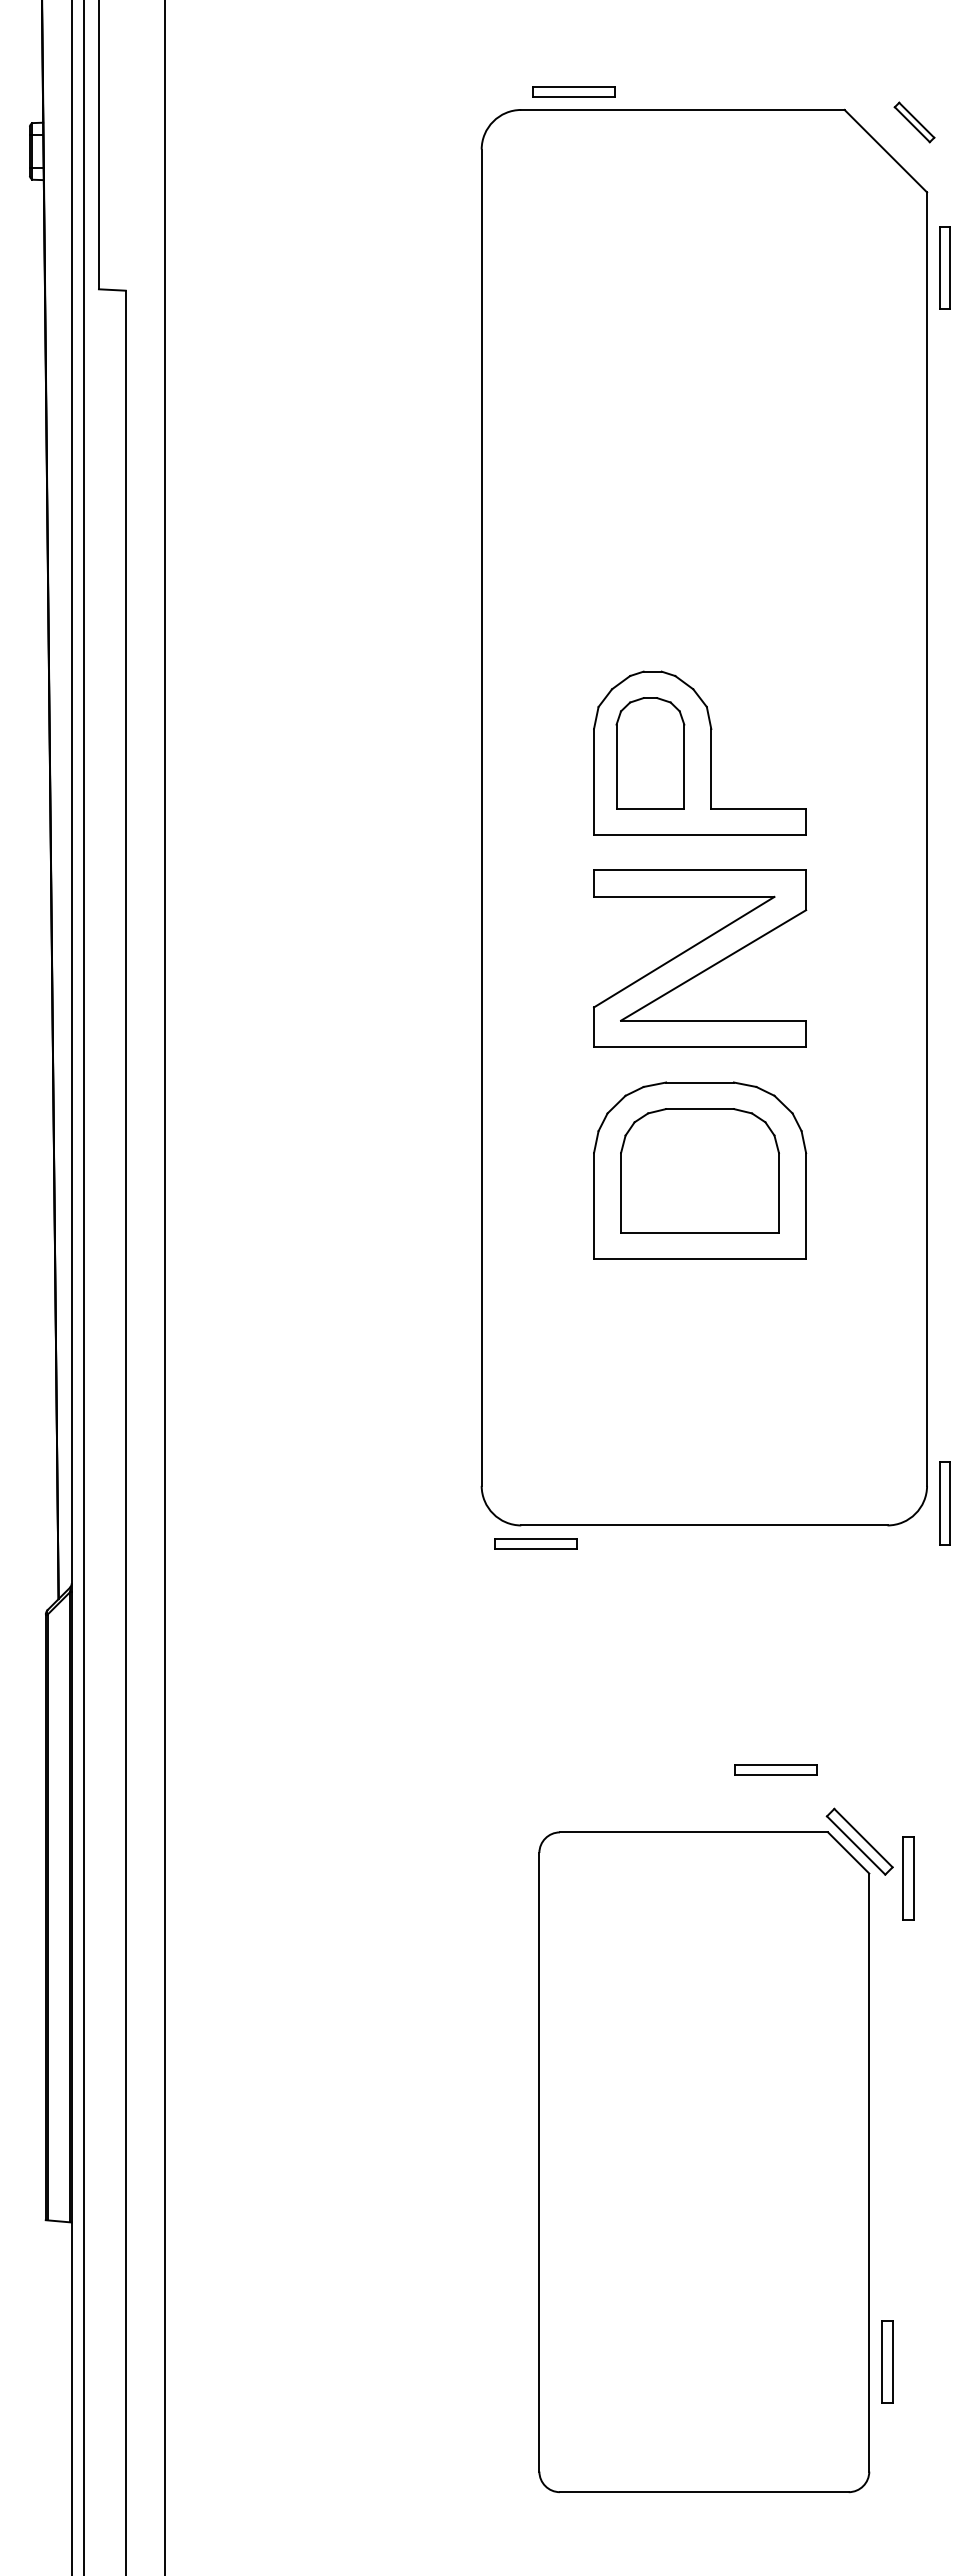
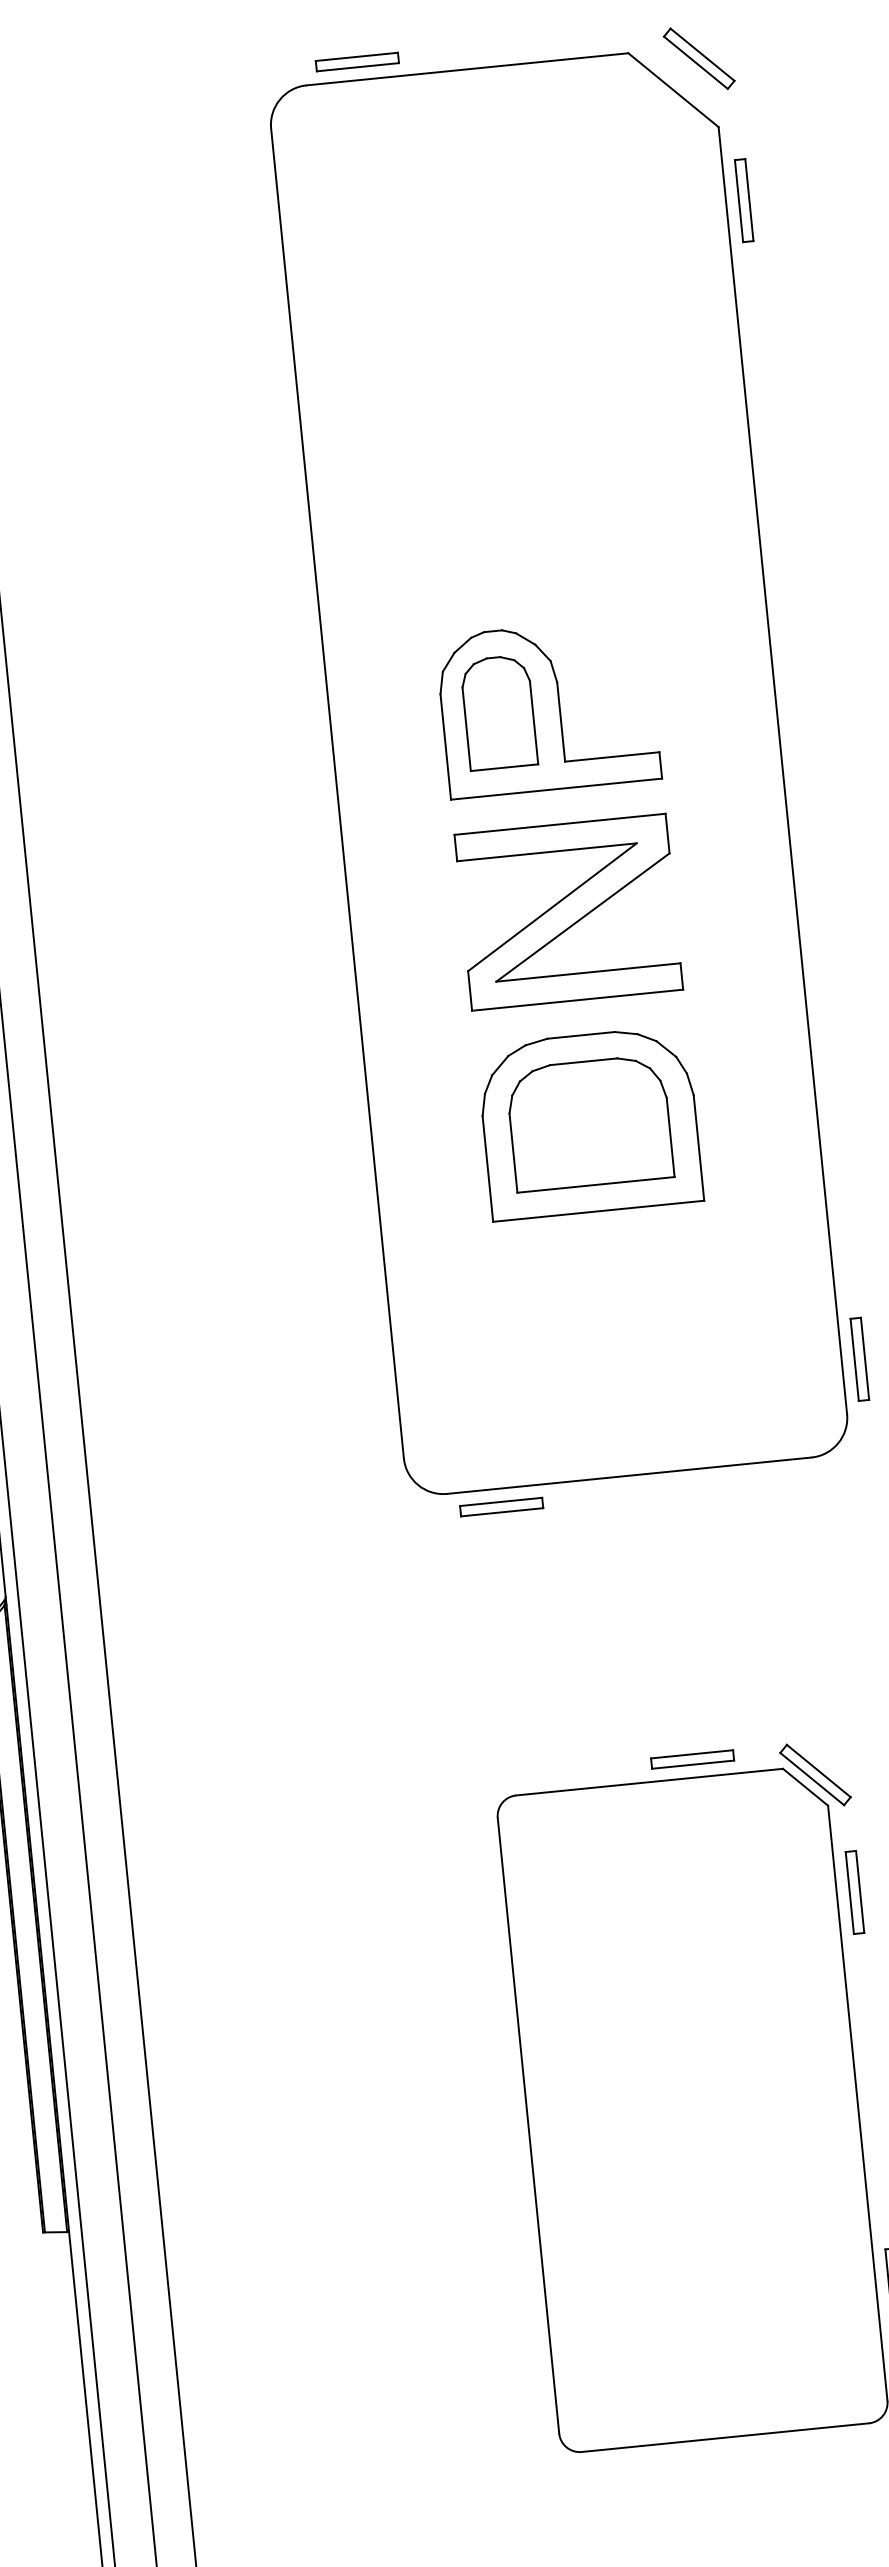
part: (914, 122) -> (699, 58), size x1.67
part: (944, 1503) -> (859, 1359), moved
part: (535, 1543) -> (500, 1506), moved
part: (775, 1769) -> (691, 1758), moved
part: (908, 1878) -> (855, 1892), moved

